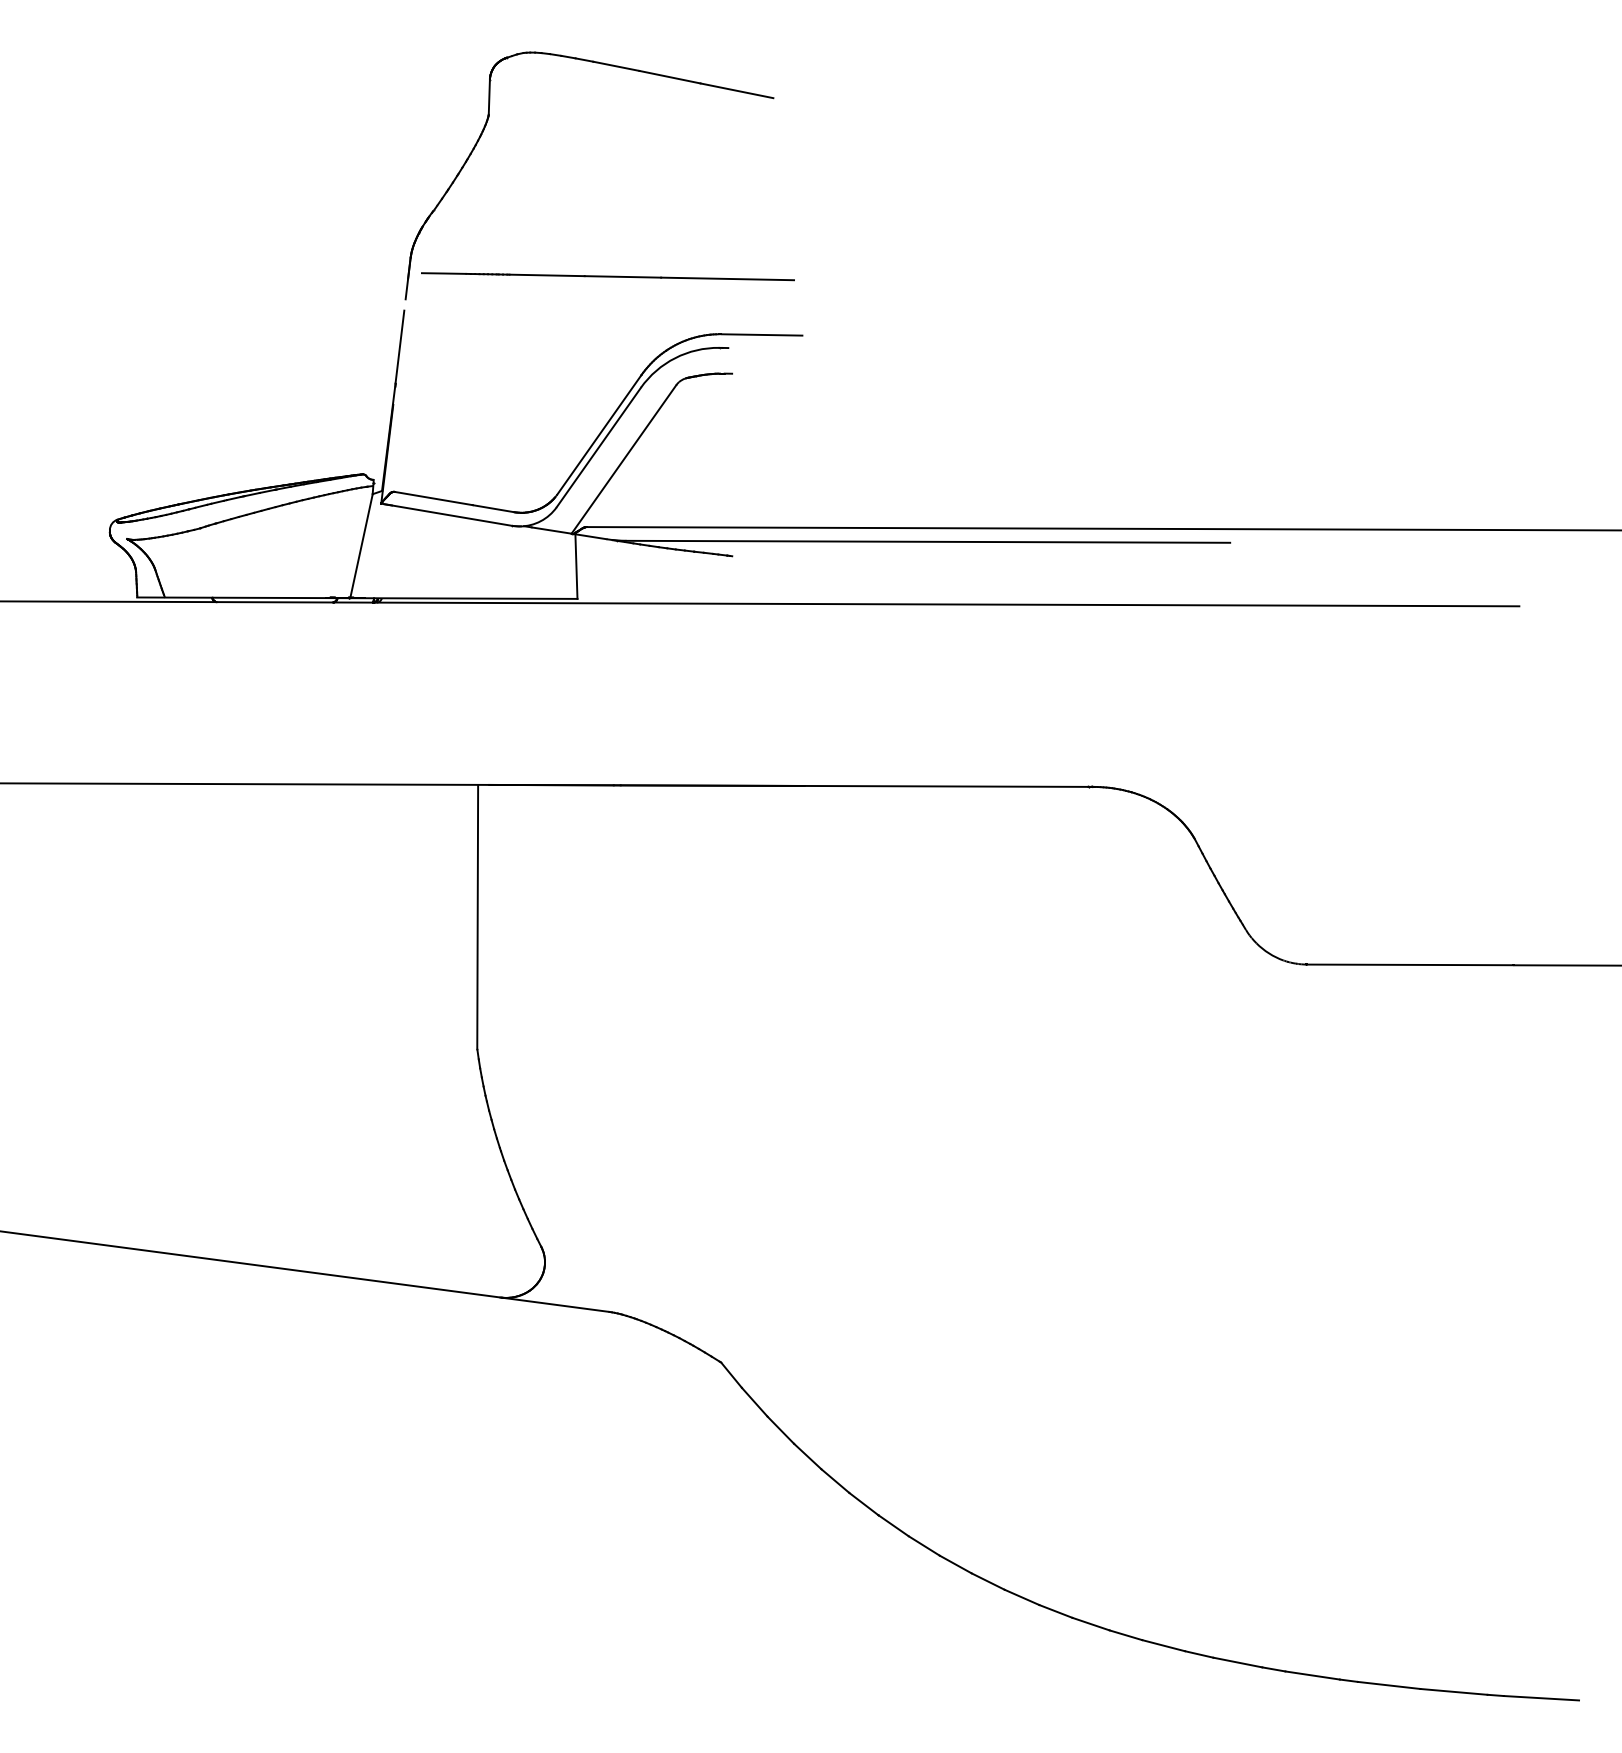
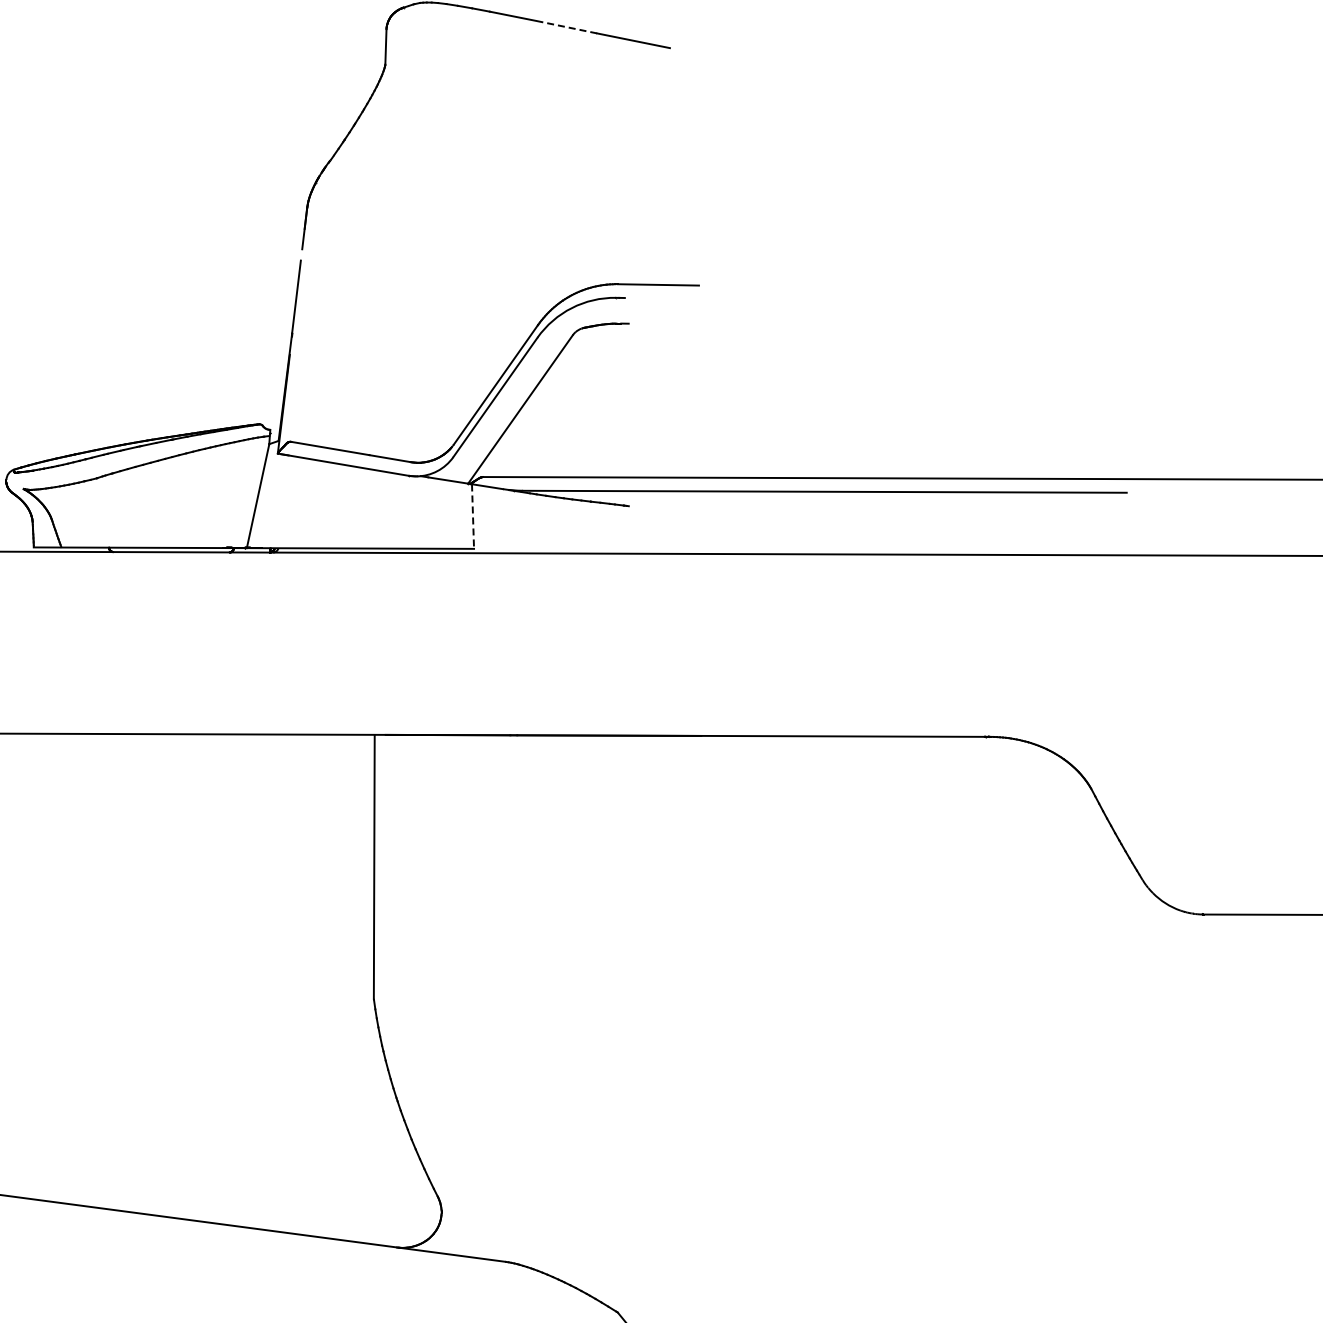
line: (669, 77) -> (566, 27), solid -> dashed
line: (607, 276) -> (504, 226), removed
line: (576, 567) -> (473, 517), solid -> dashed

